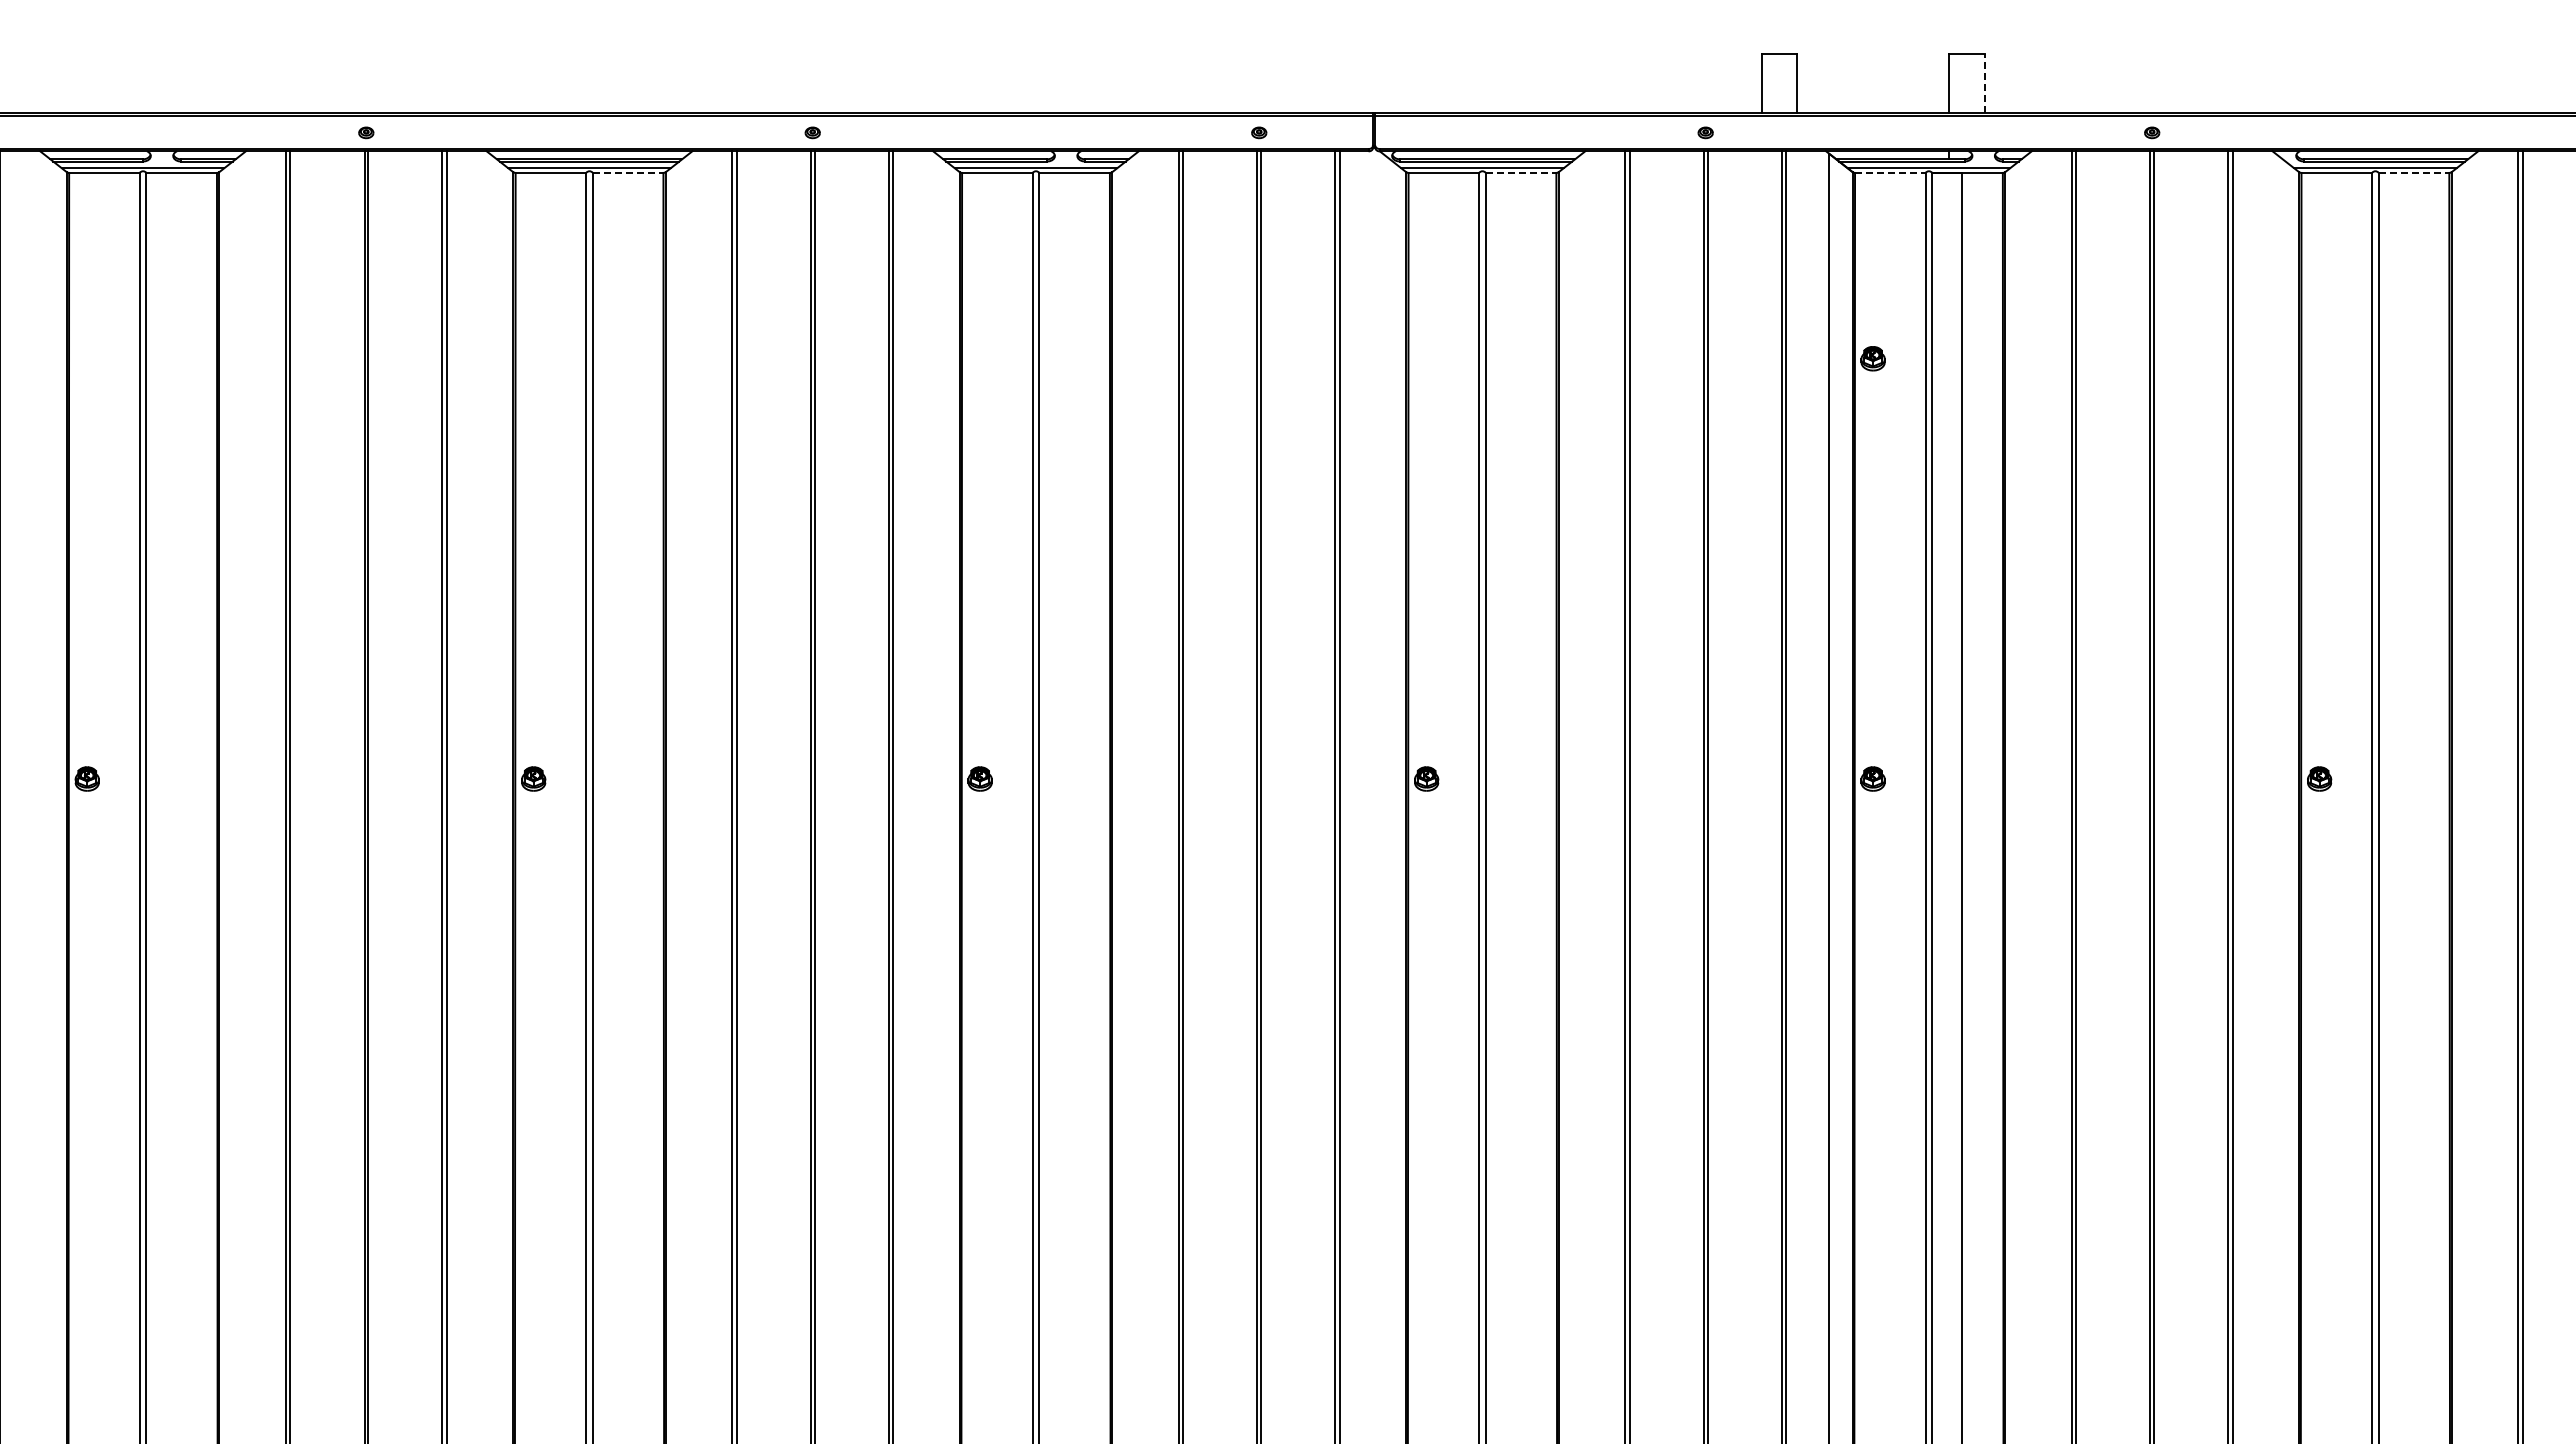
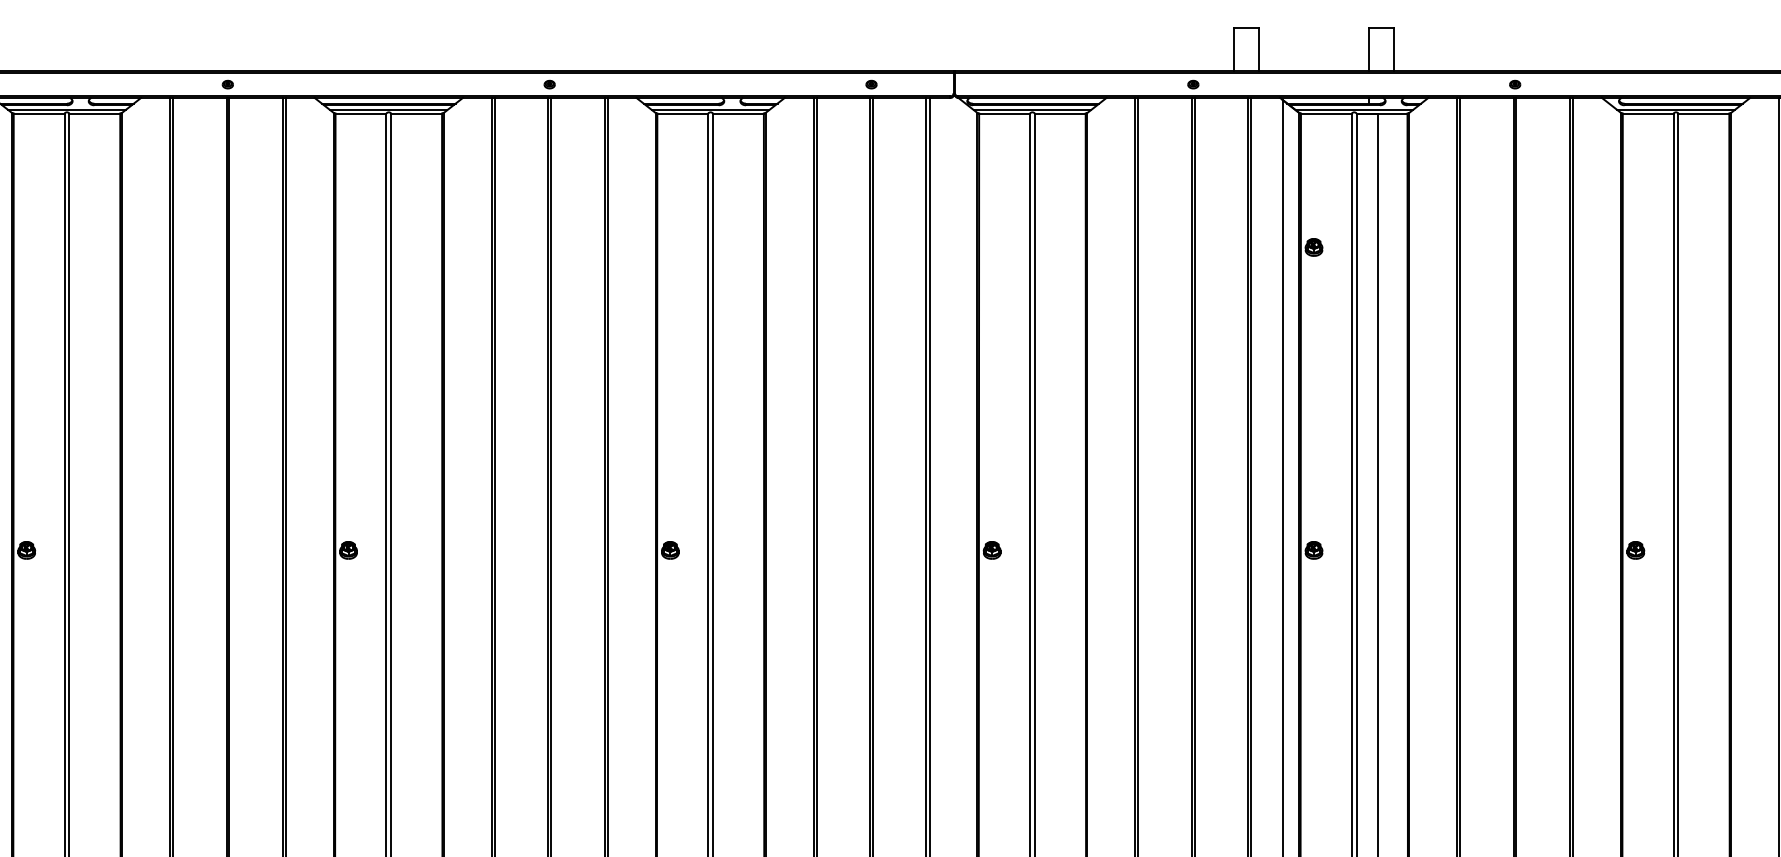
line: (1984, 83) -> (1394, 49), dashed -> solid
line: (628, 172) -> (416, 113), dashed -> solid
line: (1521, 172) -> (1060, 113), dashed -> solid
line: (1890, 172) -> (1326, 113), dashed -> solid
line: (2414, 172) -> (1704, 113), dashed -> solid

